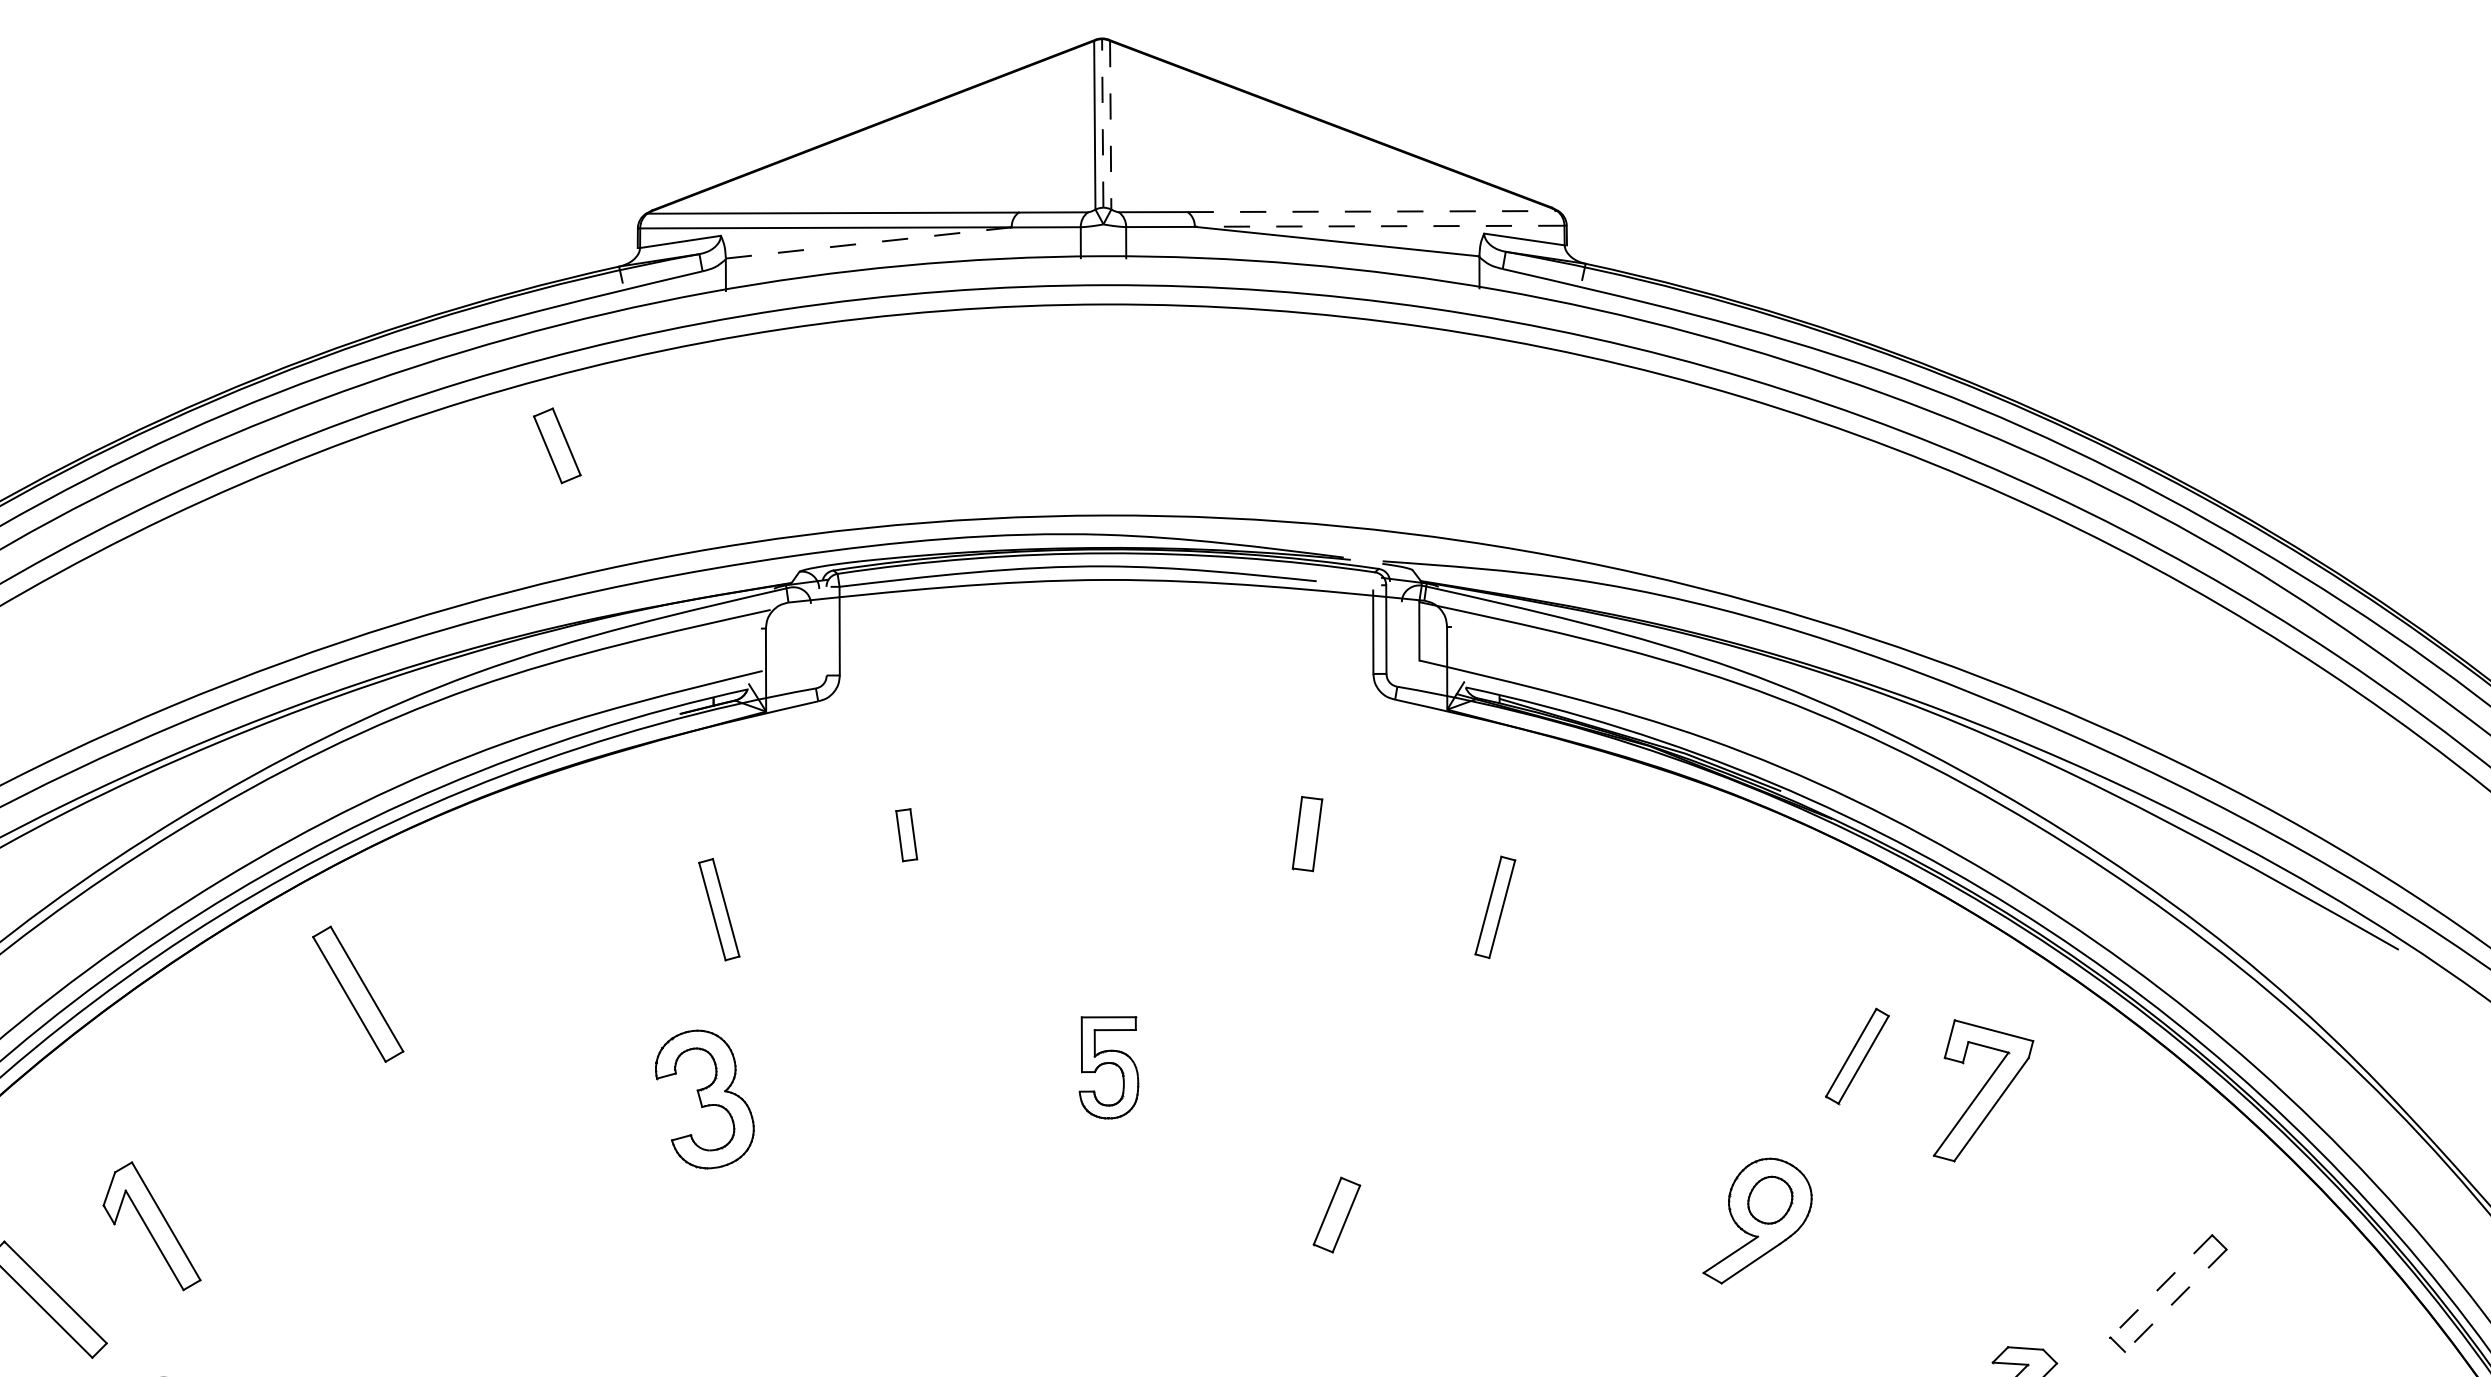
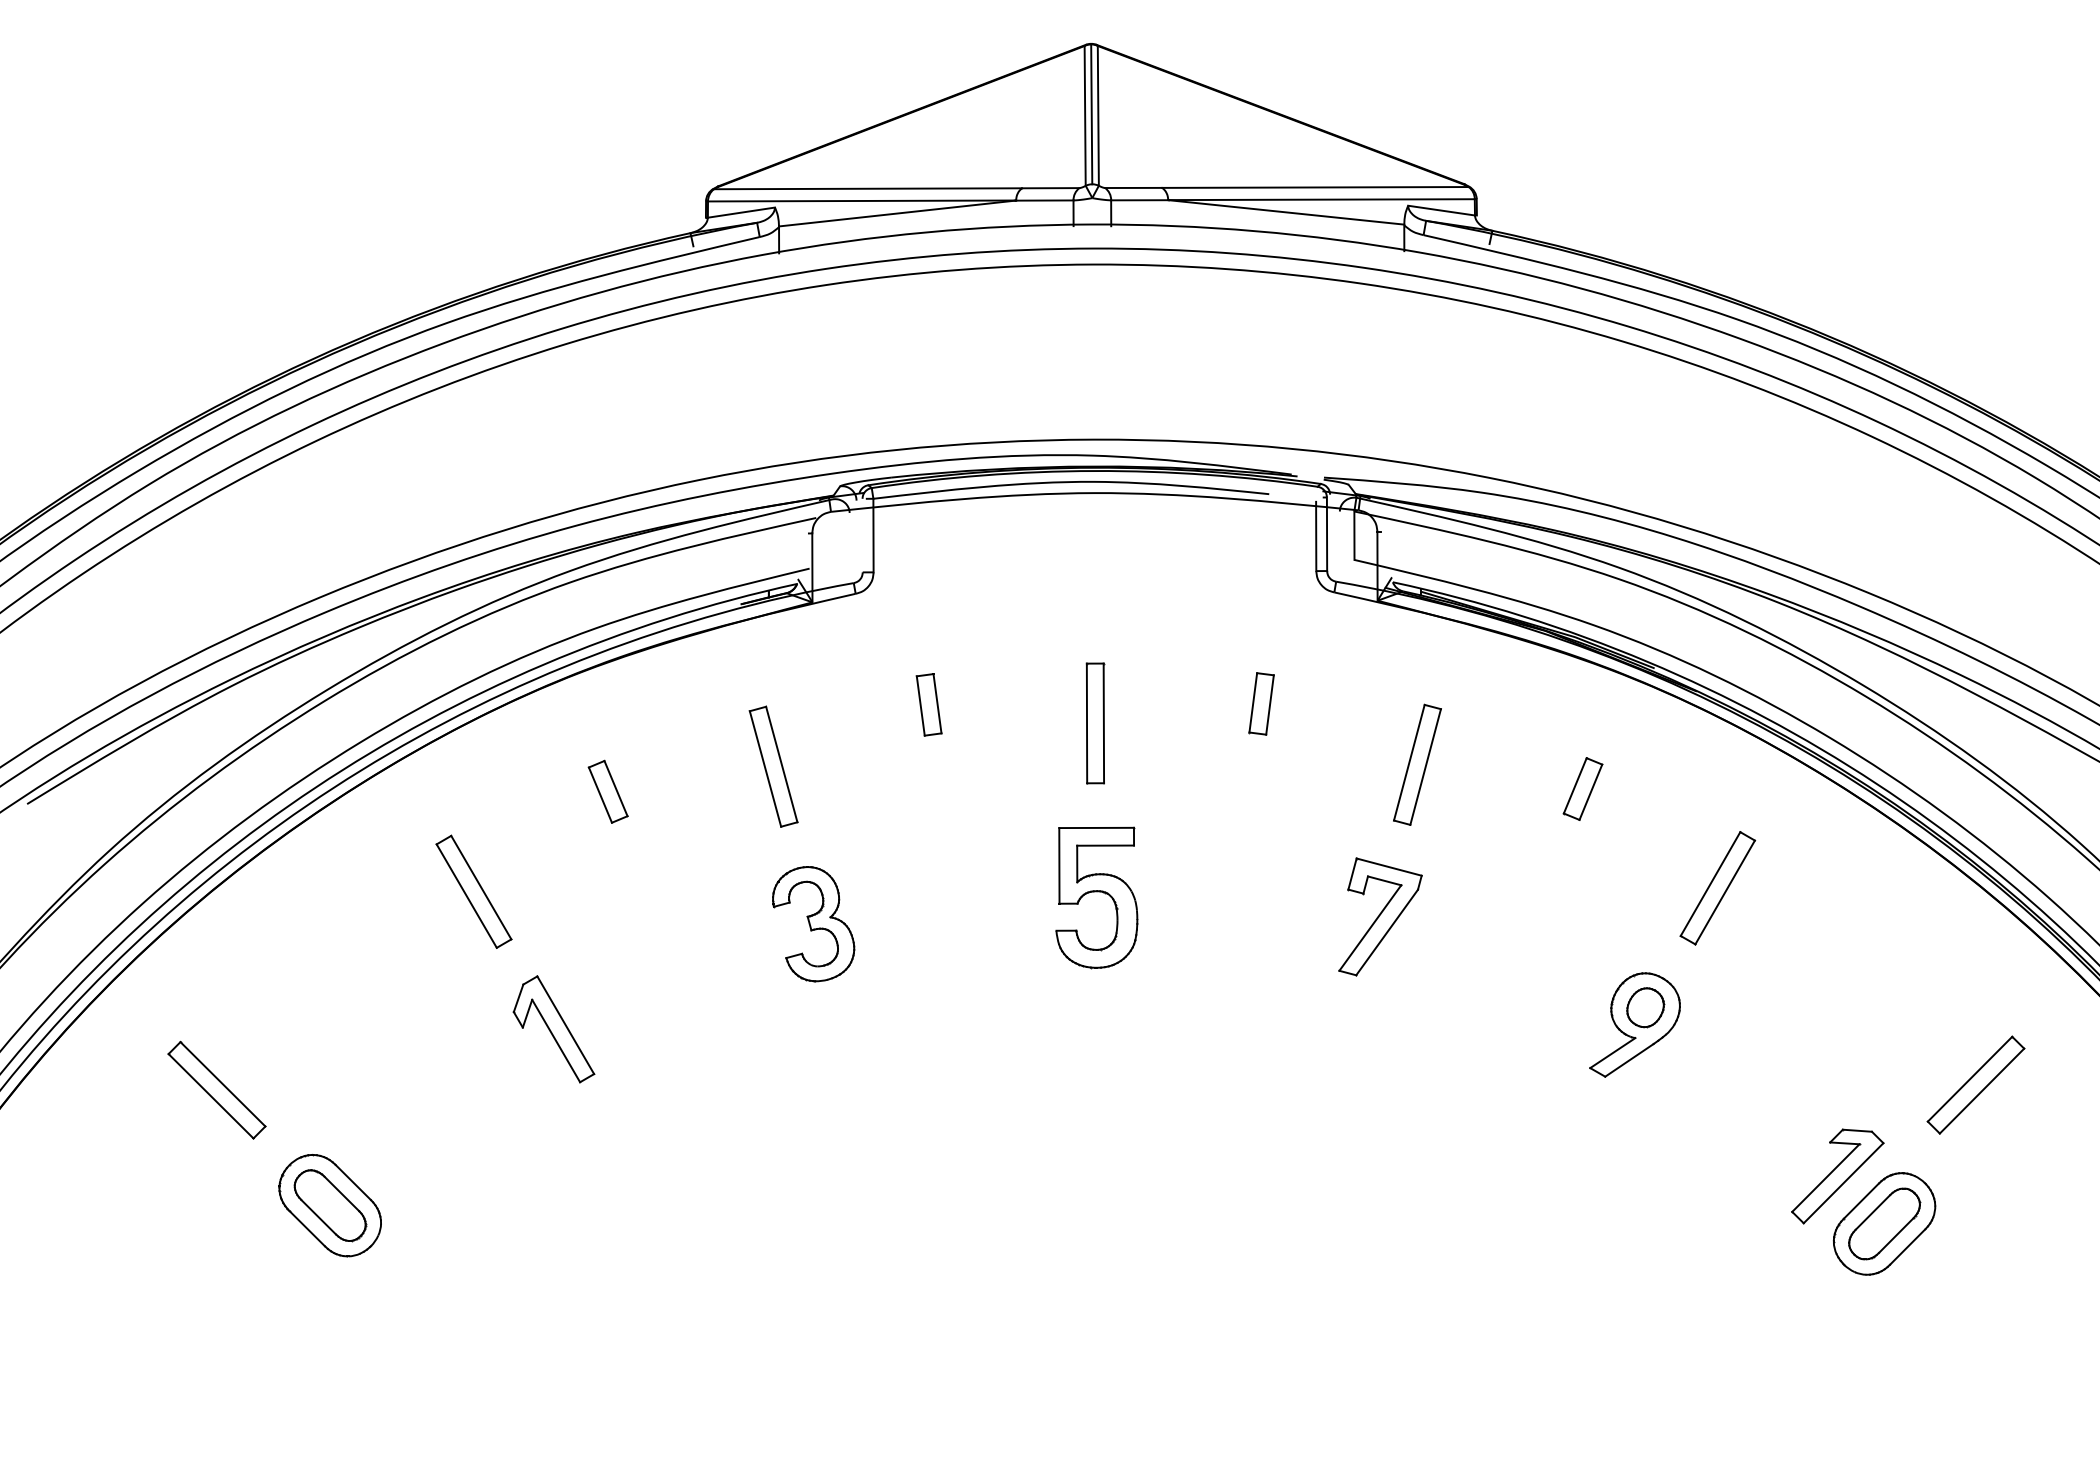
line: (1102, 123) -> (1091, 114), dashed -> solid
line: (1110, 124) -> (1098, 115), dashed -> solid
line: (1372, 211) -> (1315, 187), dashed -> solid
line: (1378, 226) -> (1320, 199), dashed -> solid
line: (868, 242) -> (897, 213), dashed -> solid
part: (556, 445) -> (607, 791), moved
part: (905, 834) -> (928, 704), size x1.43
part: (1107, 857) -> (1095, 723), added
part: (1495, 907) -> (1417, 764), size x1.43
part: (719, 909) -> (773, 766), size x1.43
part: (357, 993) -> (473, 891), moved
part: (1856, 1056) -> (1717, 888), size x1.43
part: (1108, 1067) -> (1096, 897), size x1.67
part: (1983, 1090) -> (1380, 916), moved
part: (704, 1099) -> (813, 924), moved
part: (1336, 1214) -> (1582, 788), moved
part: (151, 1226) -> (553, 1029), moved
line: (2161, 1286) -> (1970, 1079), dashed -> solid
line: (2176, 1301) -> (1982, 1091), dashed -> solid

